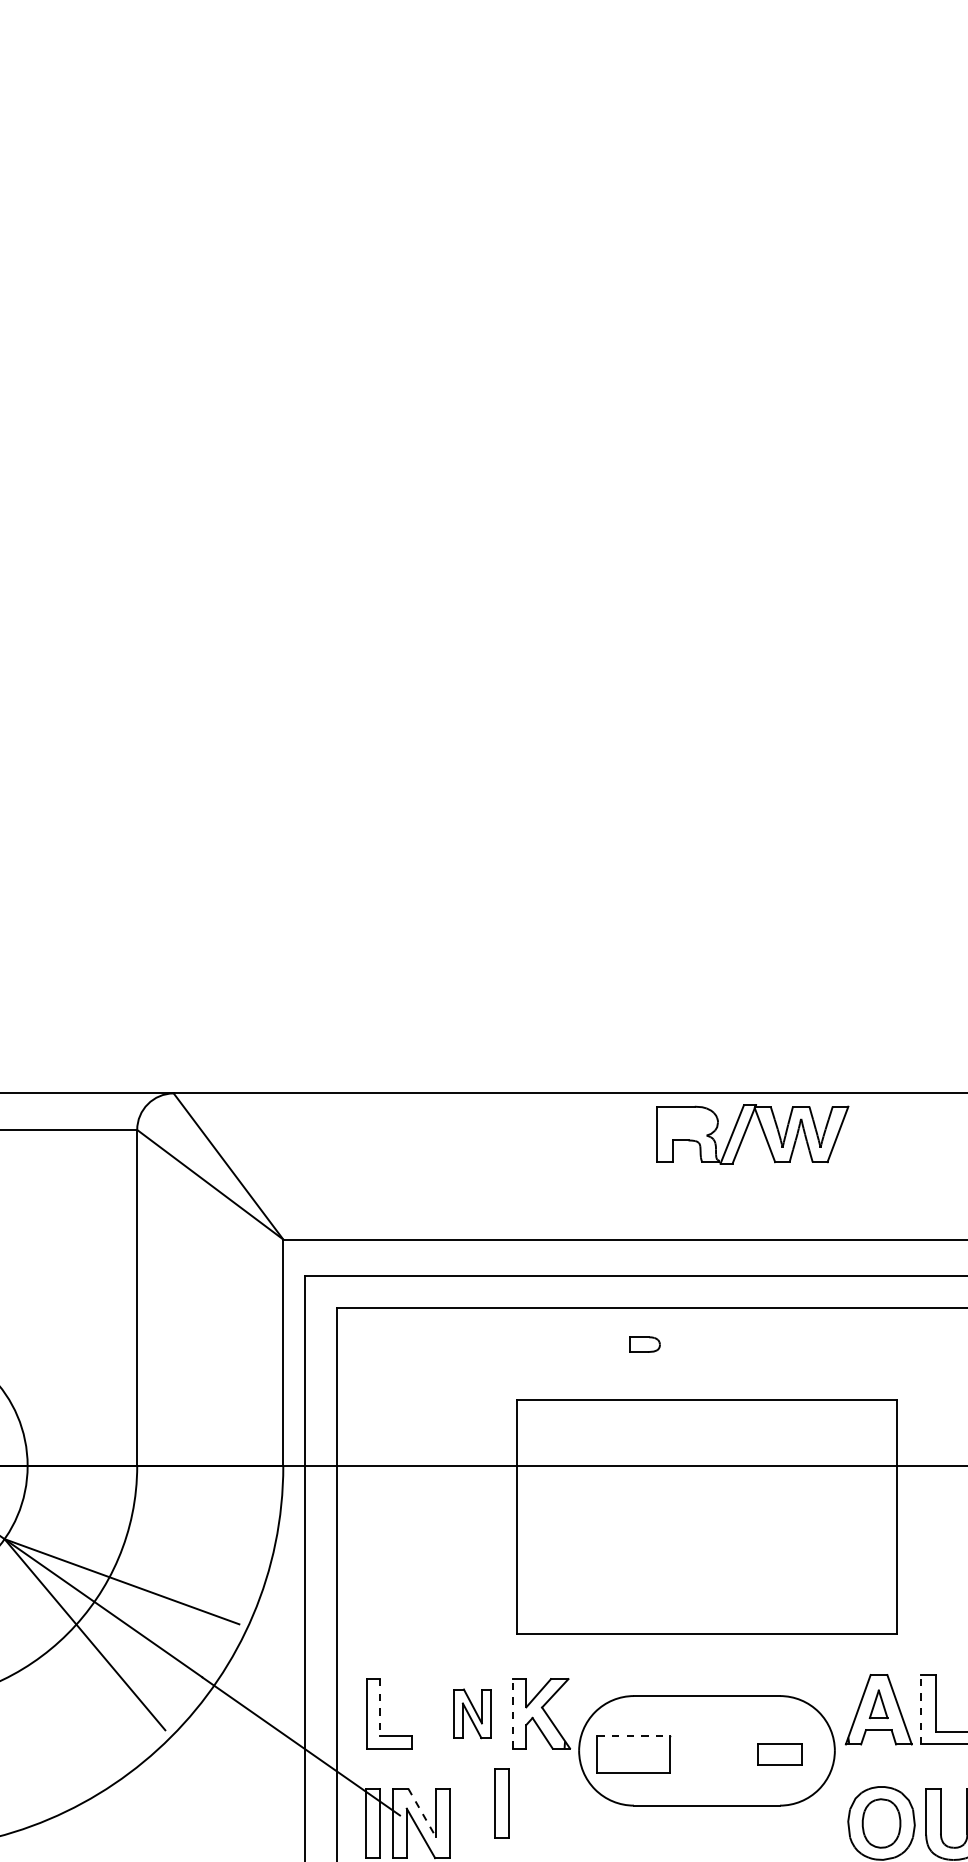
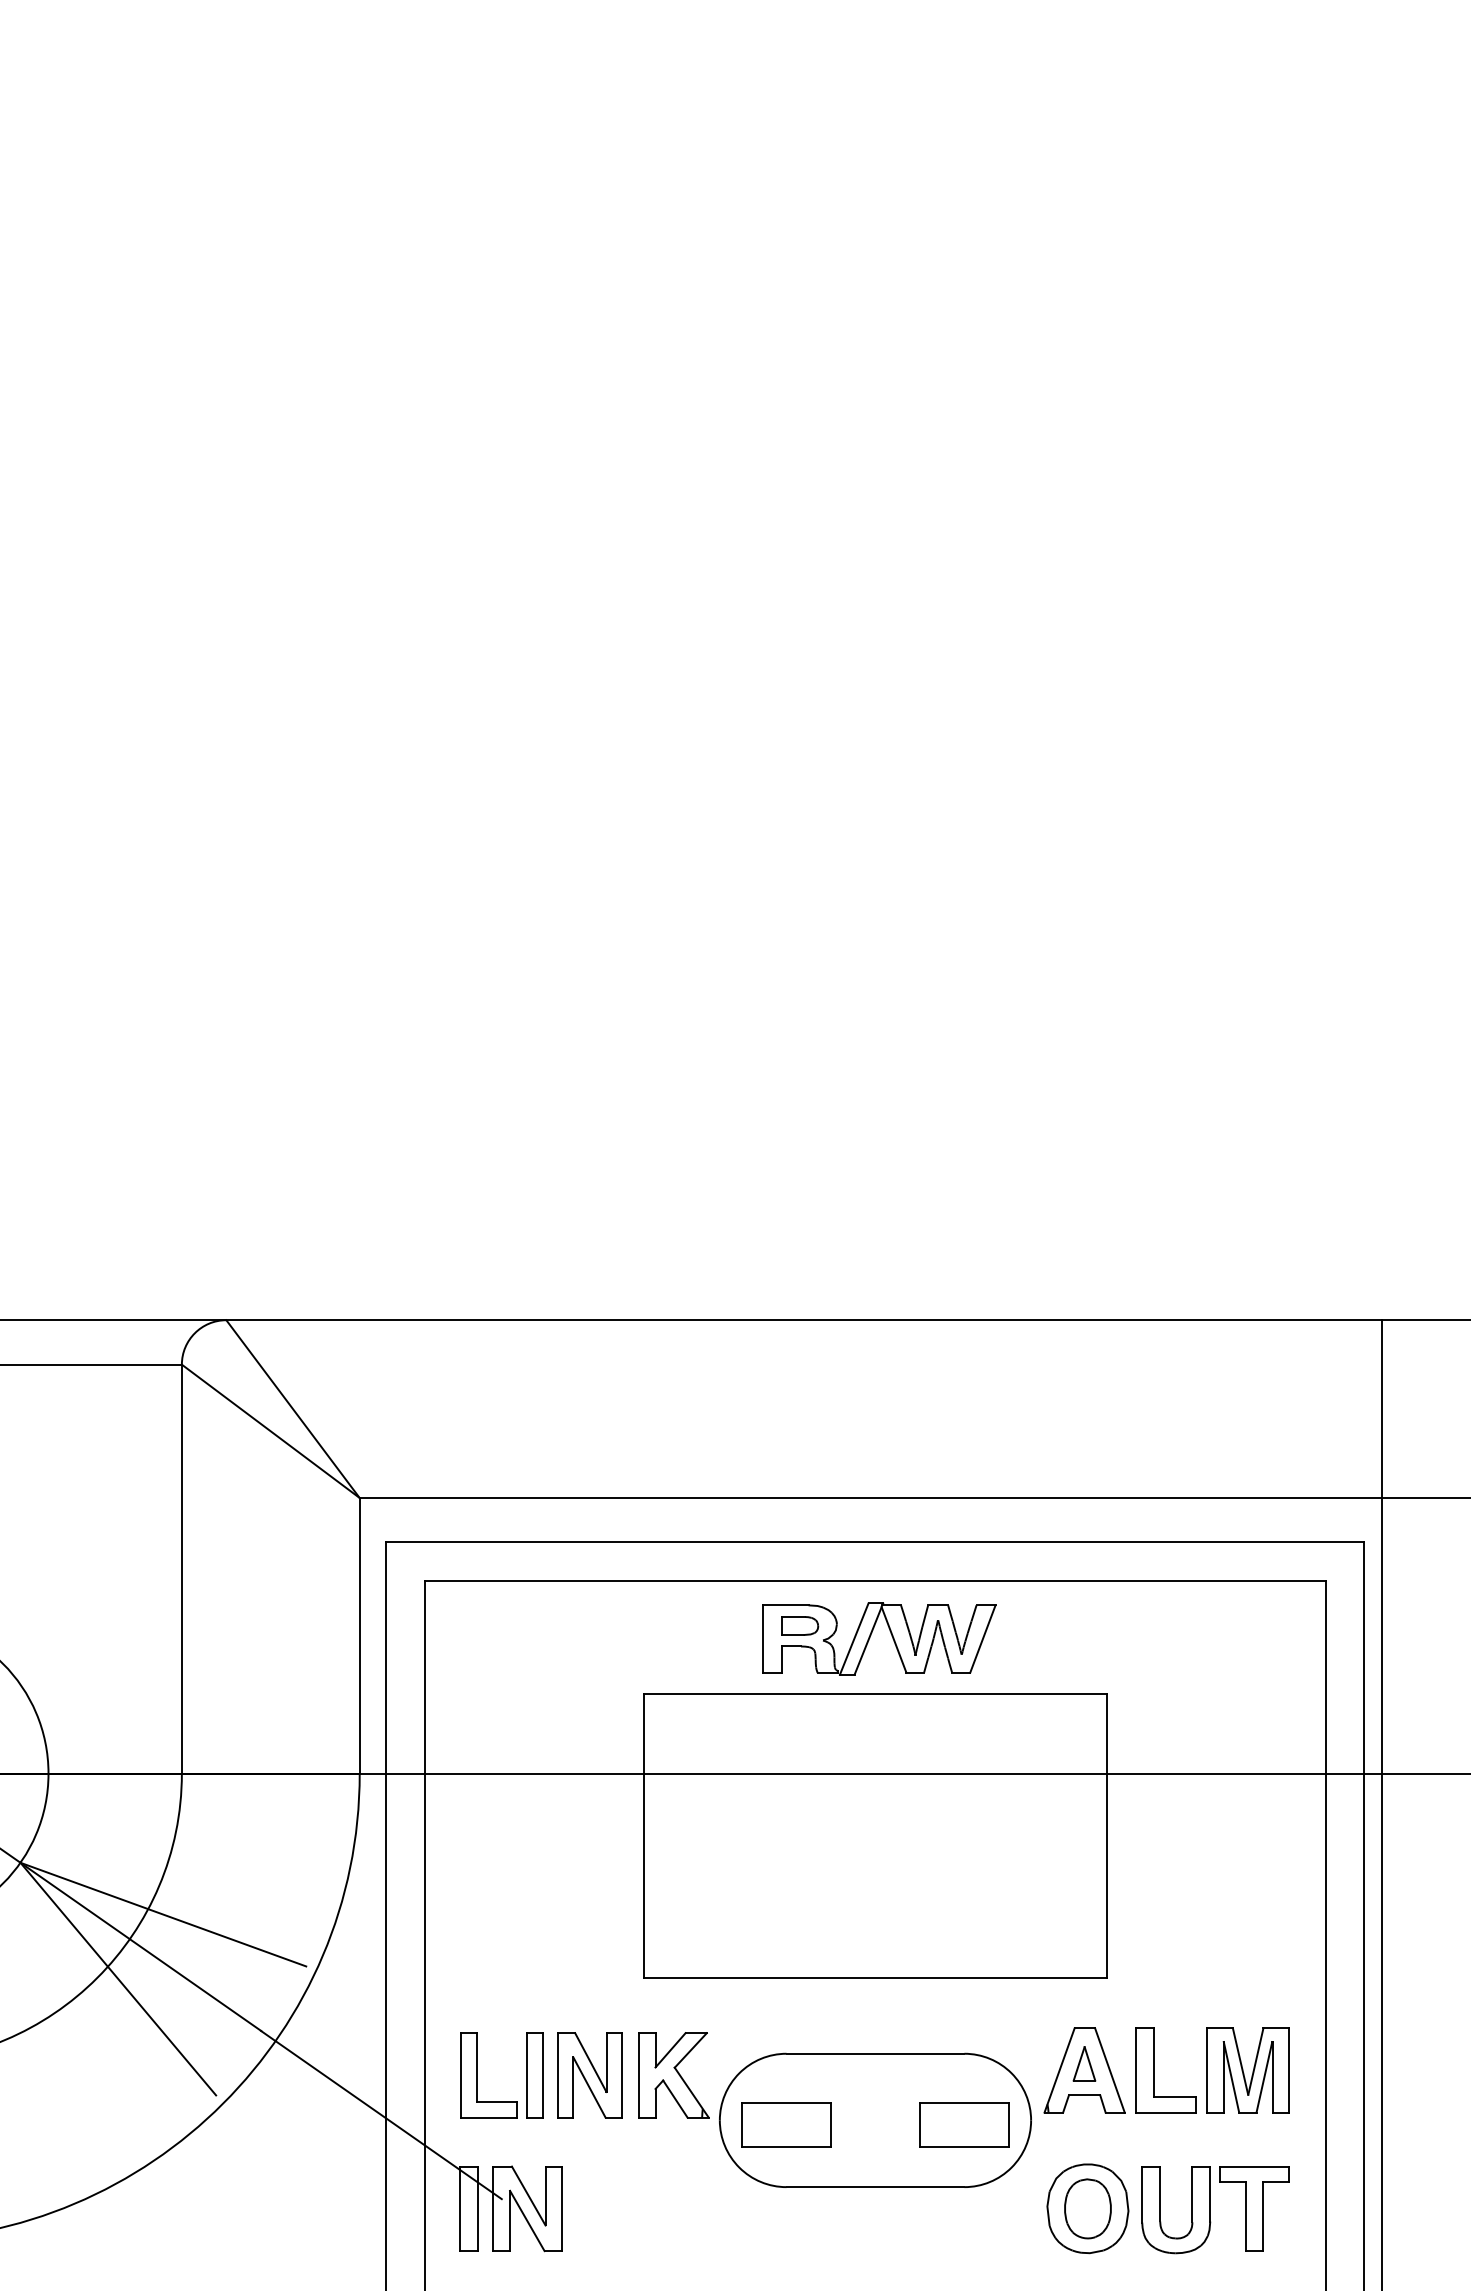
part: (746, 1131) -> (871, 1635), moved
line: (380, 1707) -> (477, 2067), dashed -> solid
line: (921, 1708) -> (1136, 2069), dashed -> solid
part: (472, 1713) -> (589, 2075), size x1.43
line: (513, 1713) -> (639, 2074), dashed -> solid
line: (634, 1736) -> (787, 2102), dashed -> solid
part: (780, 1754) -> (964, 2124), size x1.67
part: (501, 1803) -> (534, 2075), moved
line: (421, 1813) -> (528, 2196), dashed -> solid

